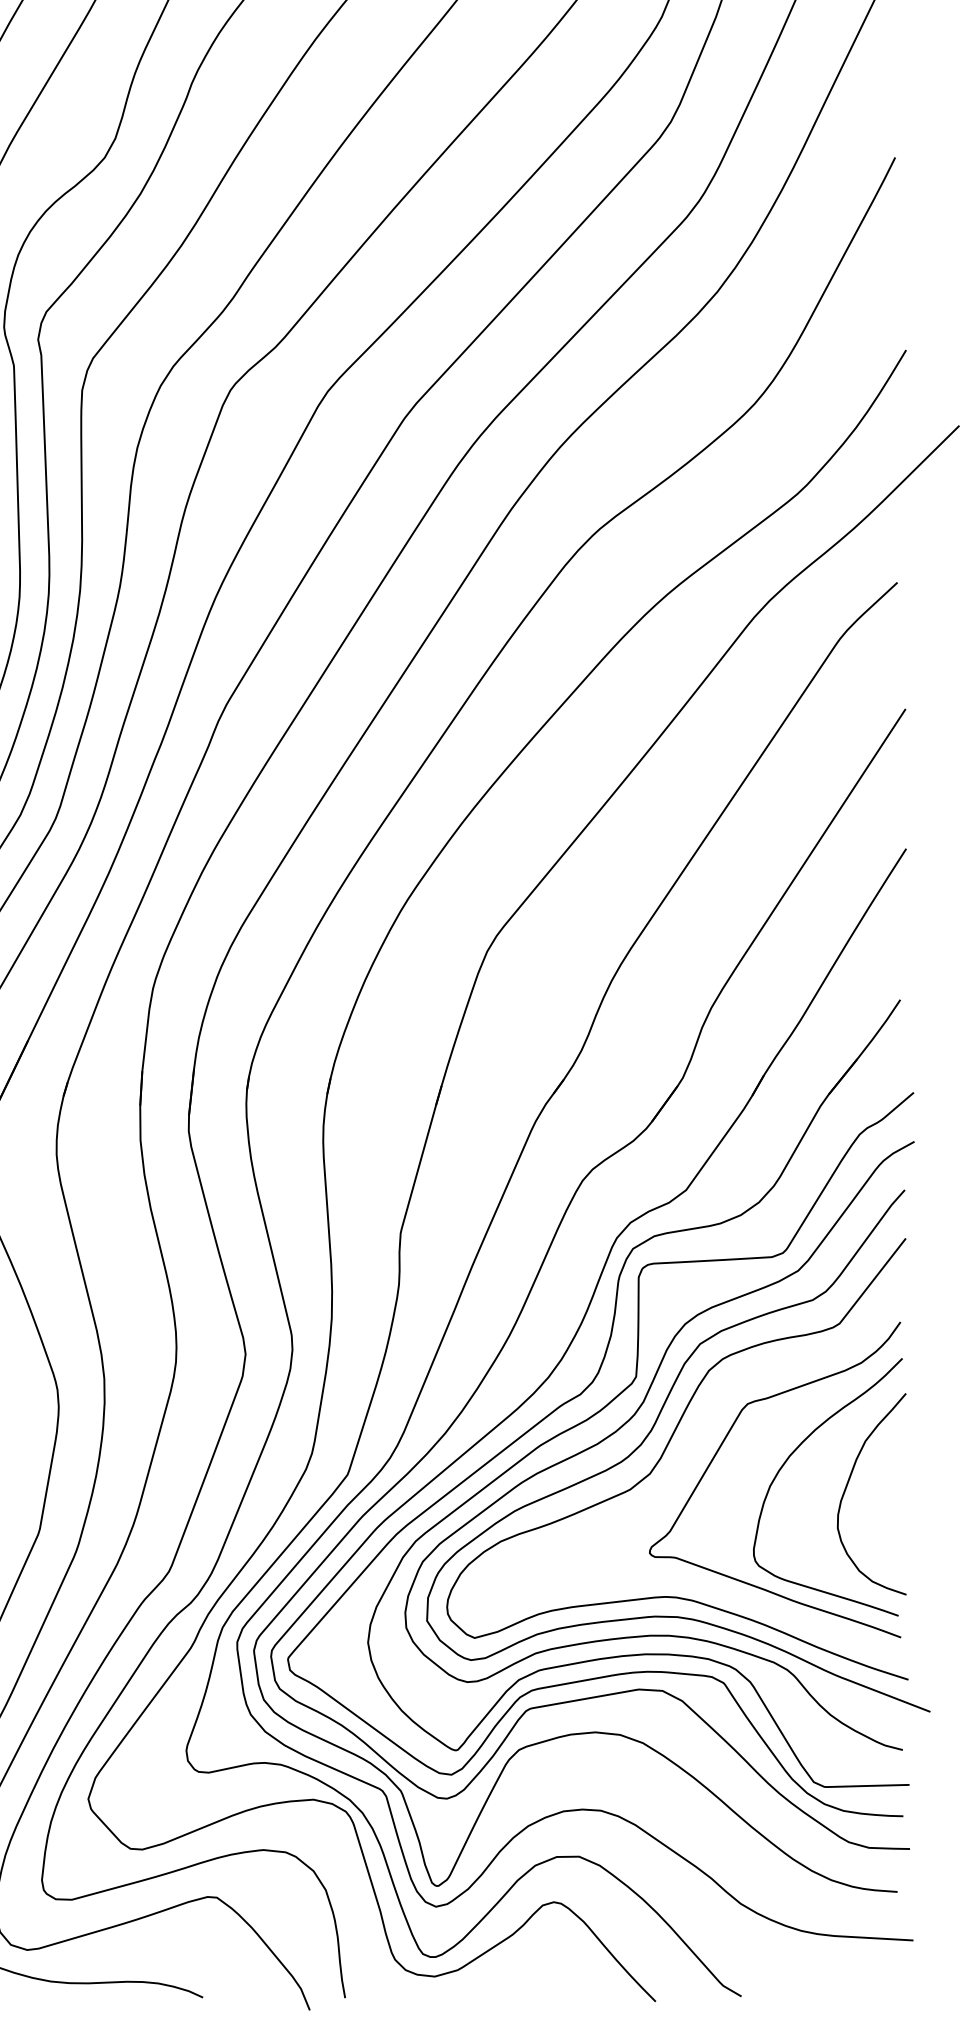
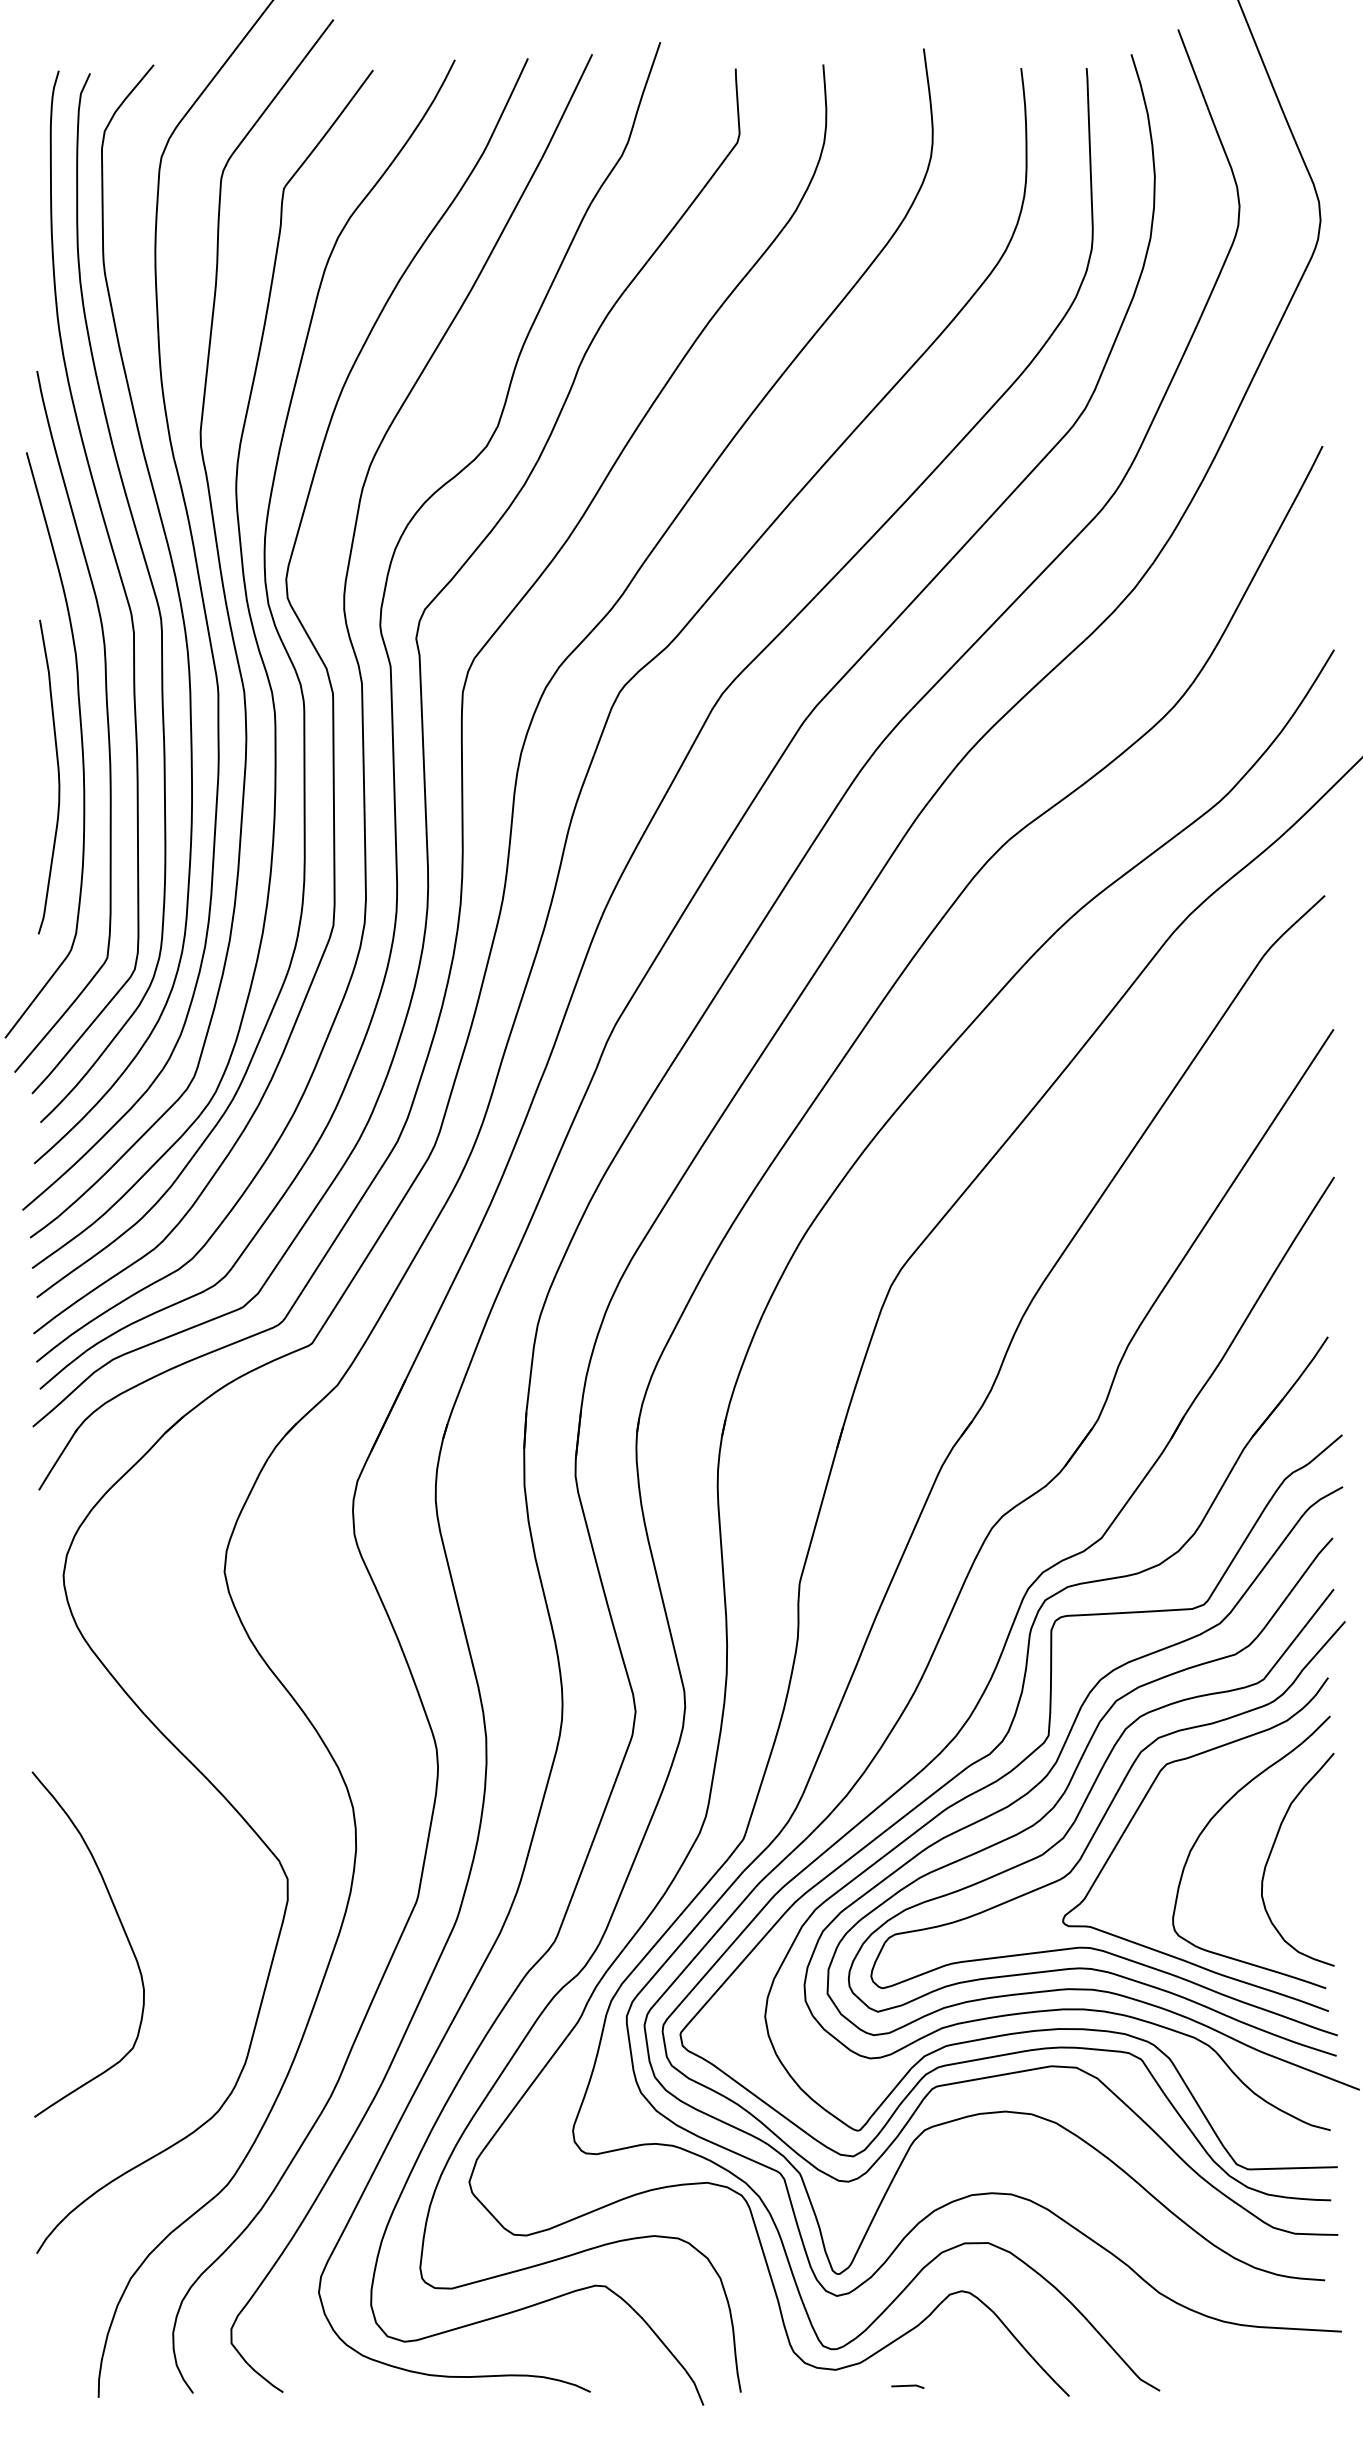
curve: (686, 1459) -> (1101, 1823), added
line: (502, 1992) -> (907, 2386), added

